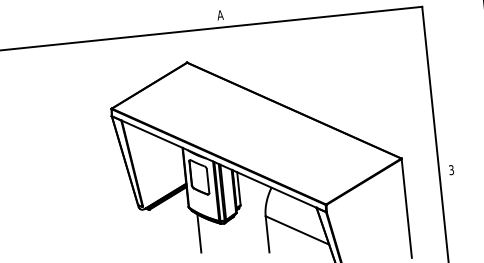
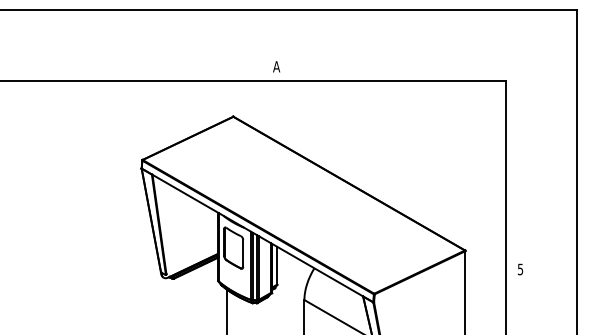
text: (451, 169) -> (520, 268), 3 -> 5

